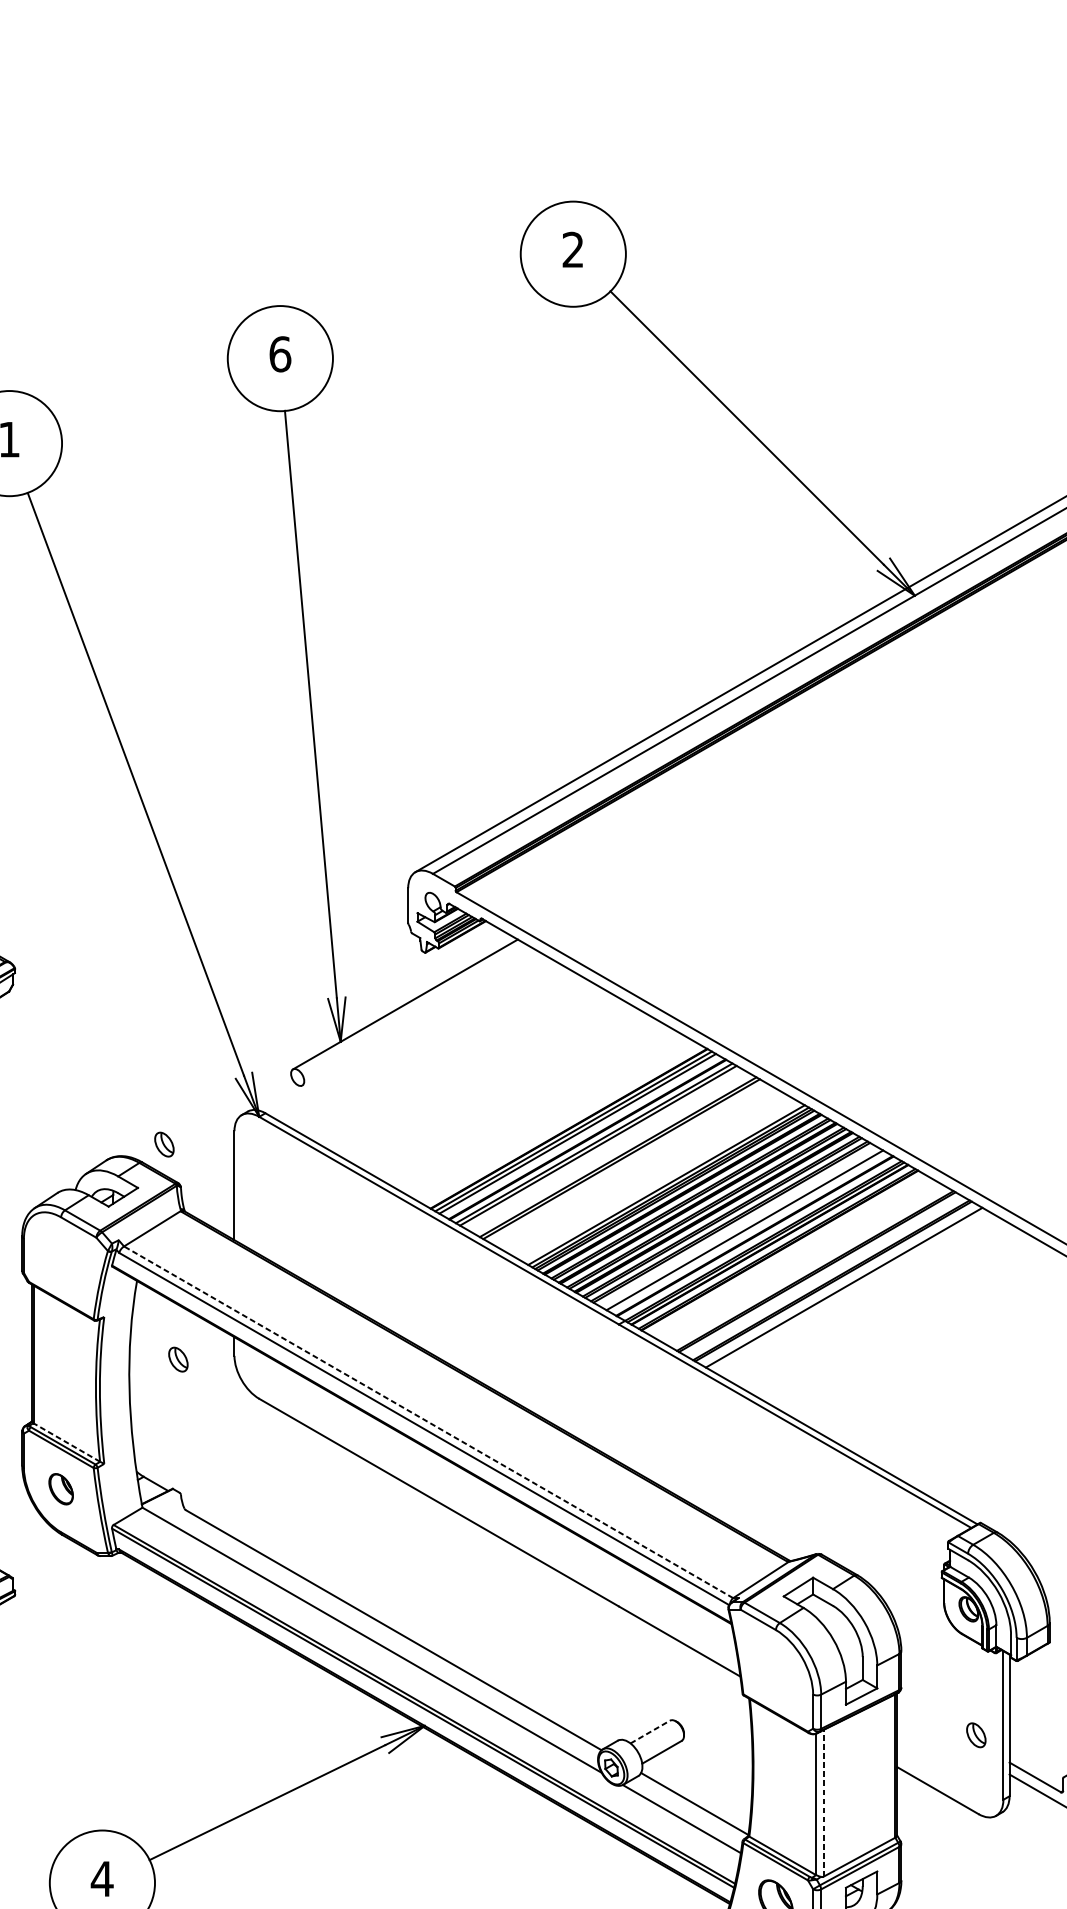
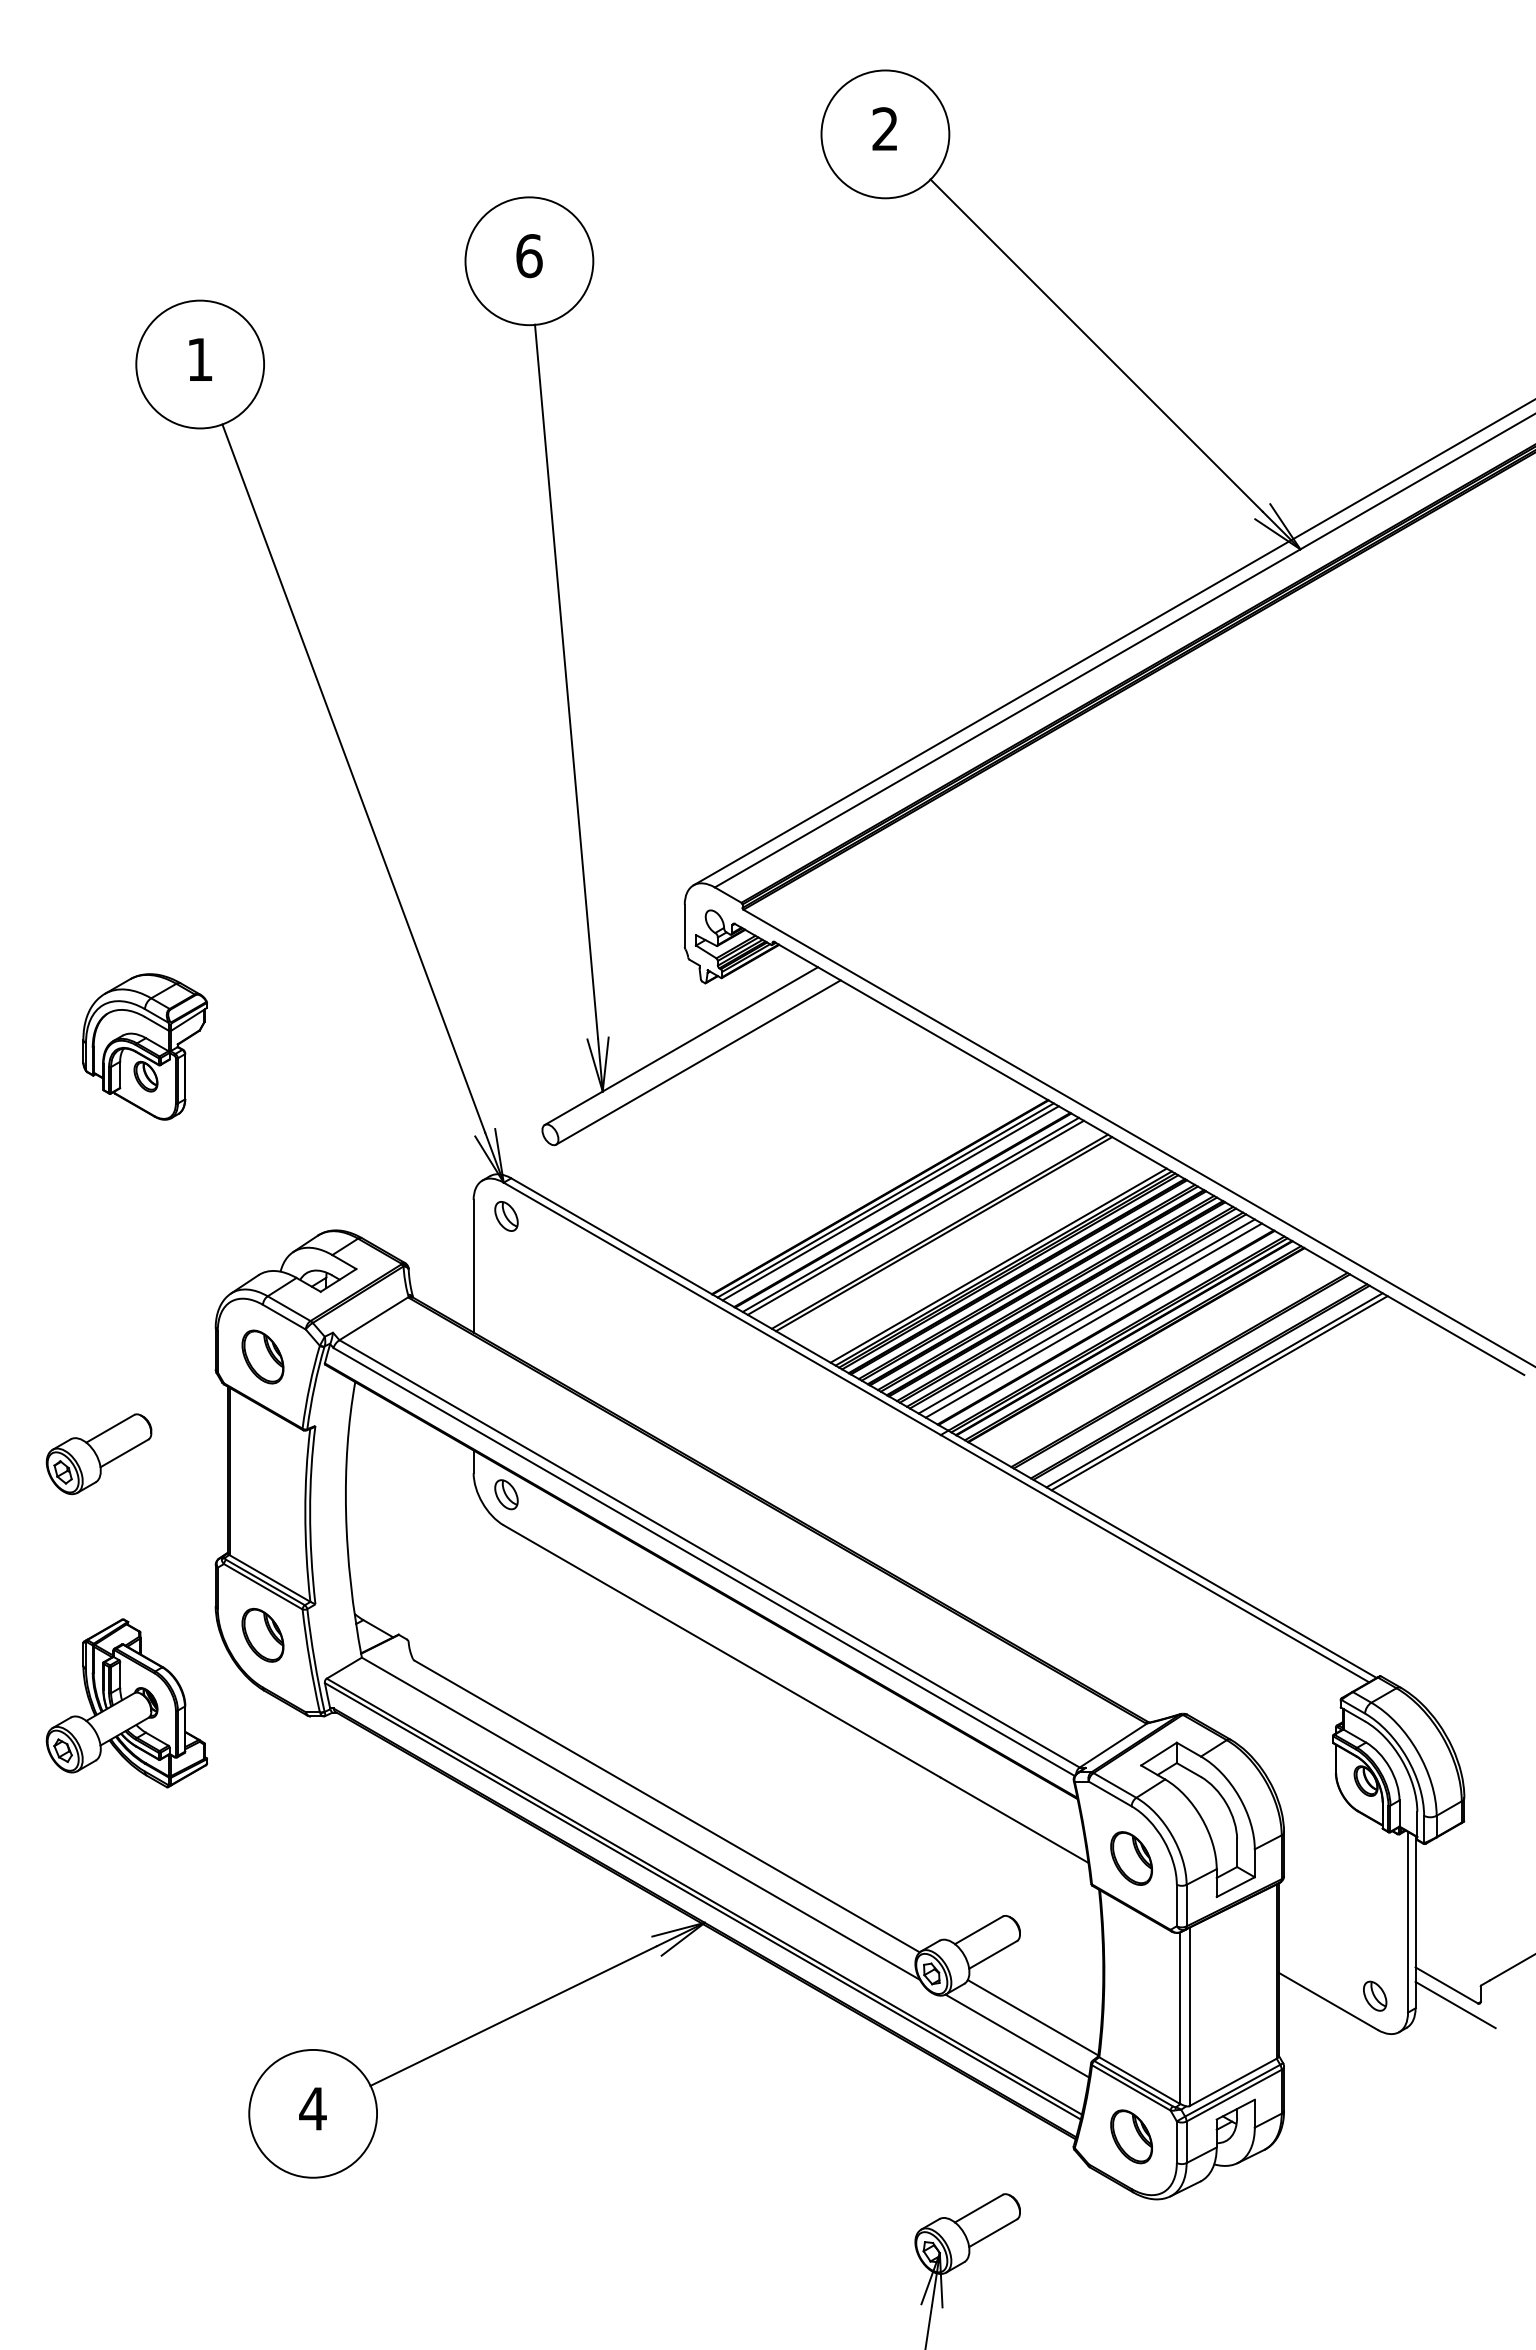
line: (419, 1017) -> (698, 1062), added
part: (164, 1144) -> (506, 1216), moved
line: (738, 1226) -> (1086, 1316), added
part: (60, 1259) -> (262, 1356), added
line: (848, 1290) -> (1219, 1393), added
part: (178, 1359) -> (506, 1494), moved
line: (428, 1421) -> (709, 1553), dashed -> solid
line: (66, 1442) -> (269, 1578), dashed -> solid
part: (60, 1488) -> (262, 1634), size x1.43
part: (775, 1672) -> (1131, 1858), added
line: (649, 1732) -> (978, 1930), dashed -> solid
part: (976, 1734) -> (1375, 1995), moved
line: (823, 1803) -> (1189, 2016), dashed -> solid

